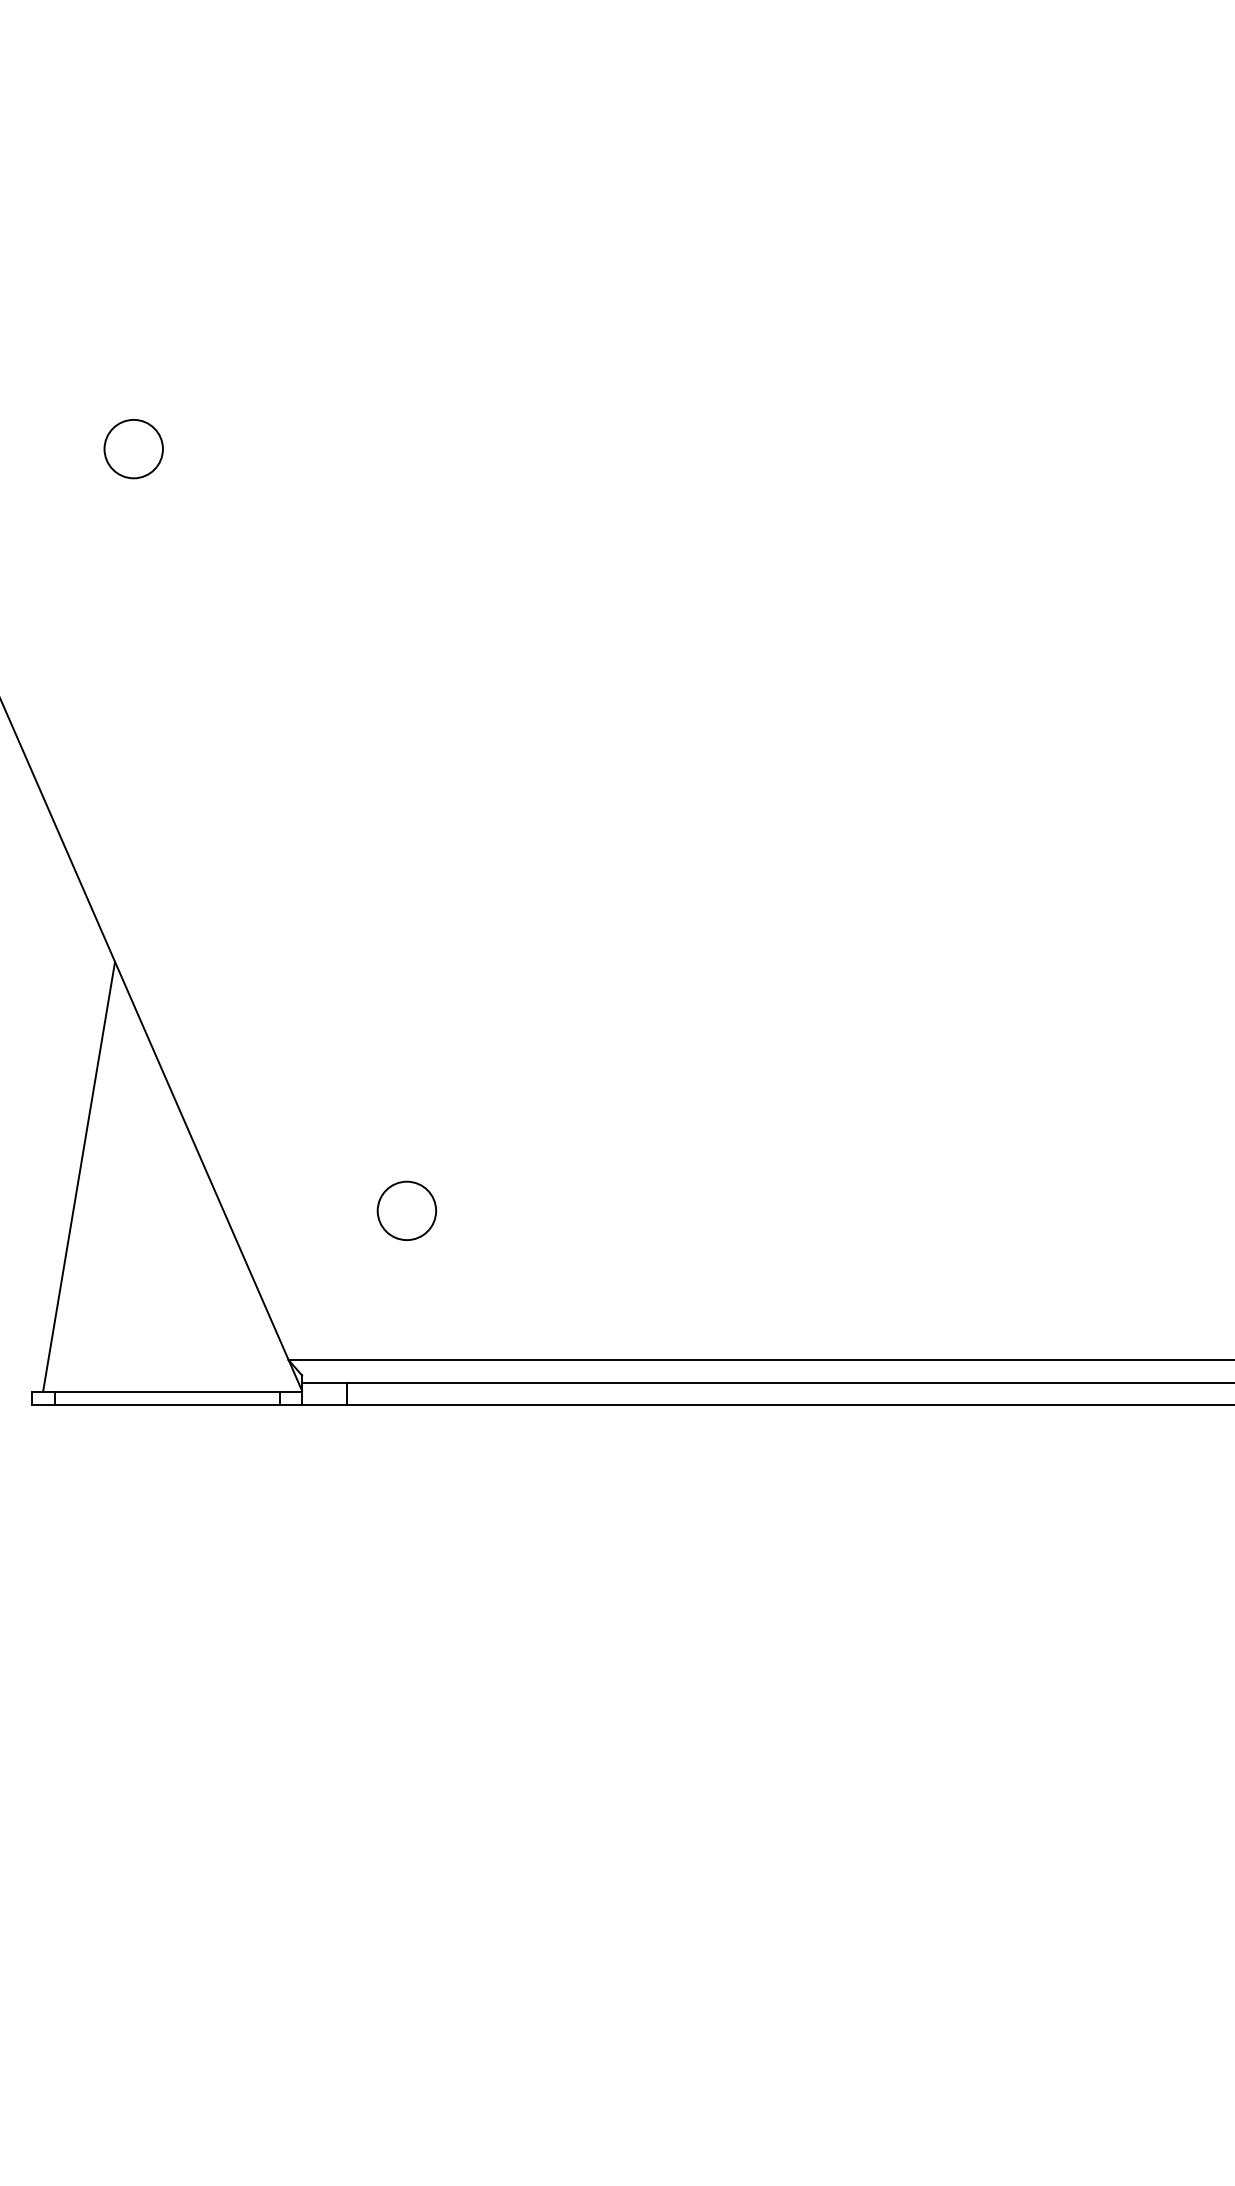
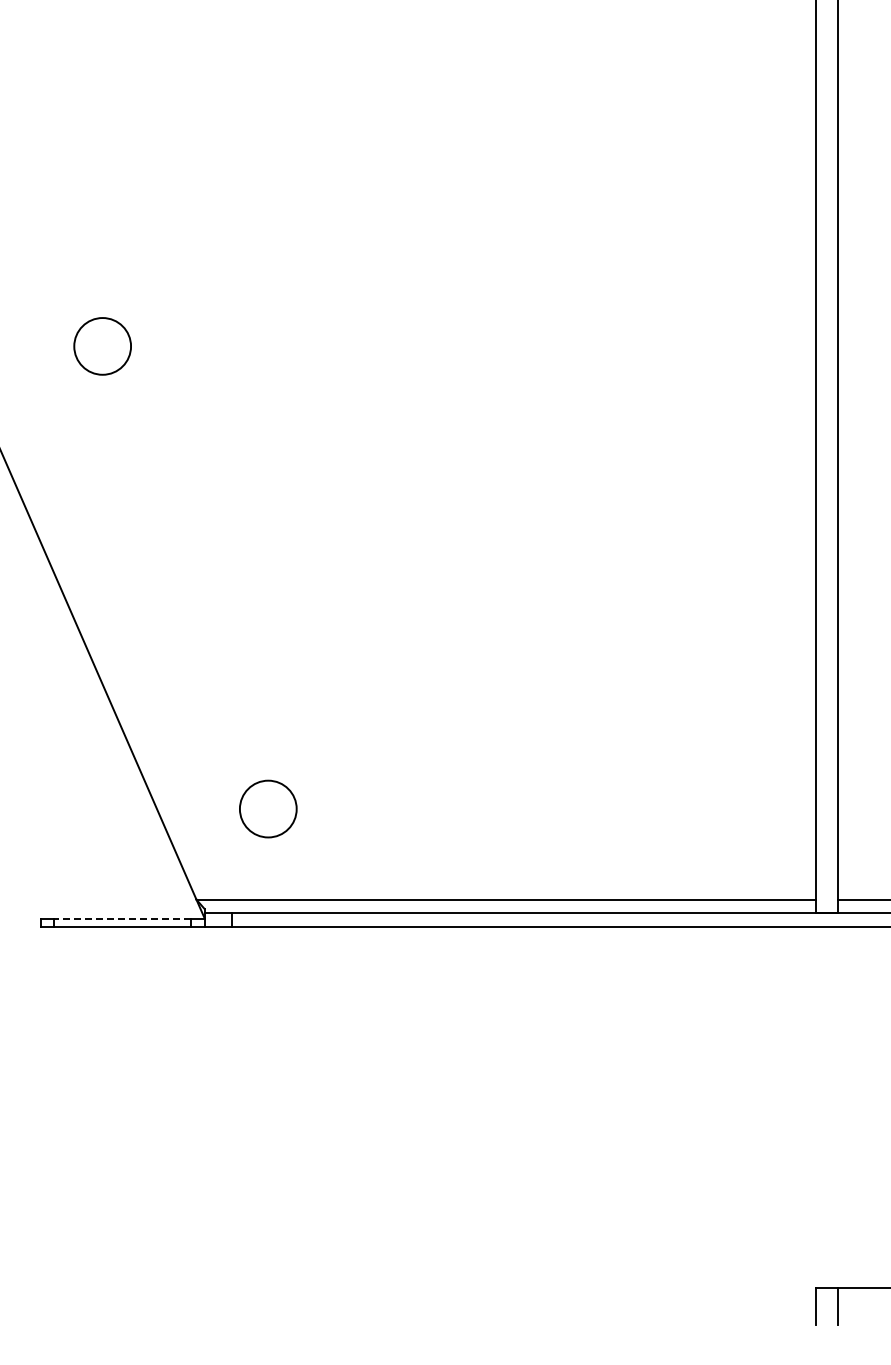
circle: (132, 449) -> (101, 346), size x1.6
line: (79, 1175) -> (69, 787), removed
circle: (407, 1209) -> (268, 808), size x1.6
line: (166, 1391) -> (122, 918), solid -> dashed

